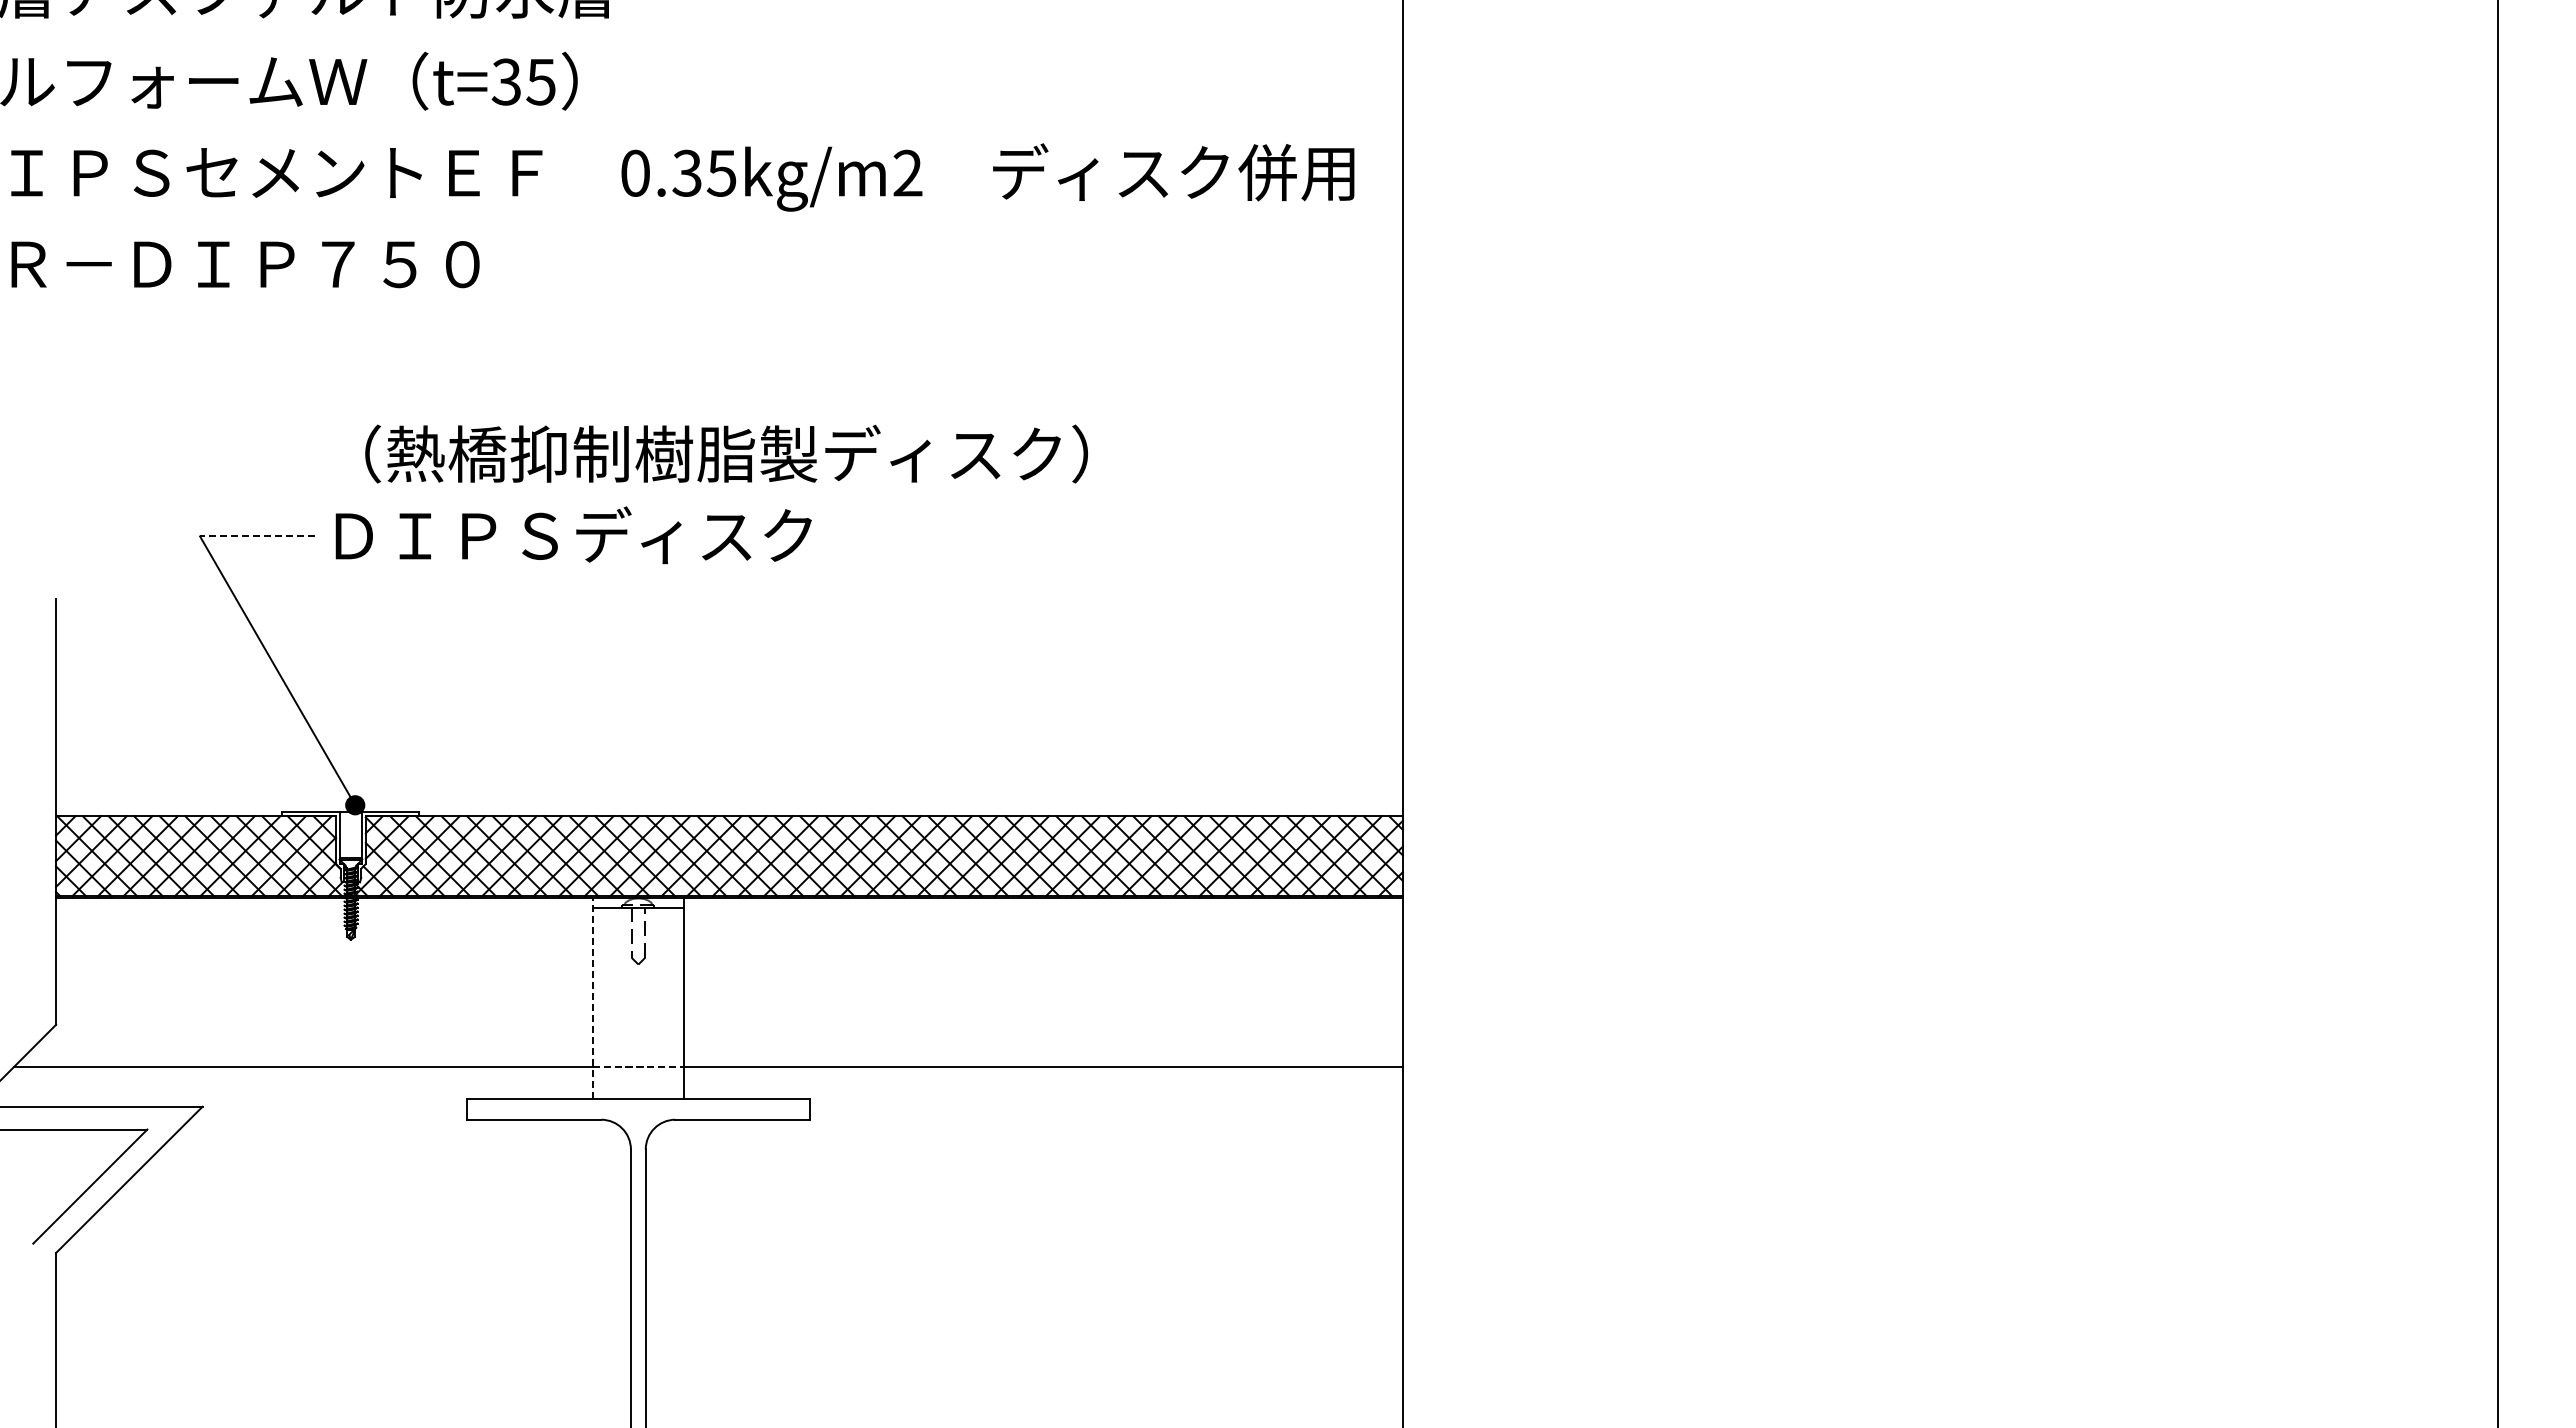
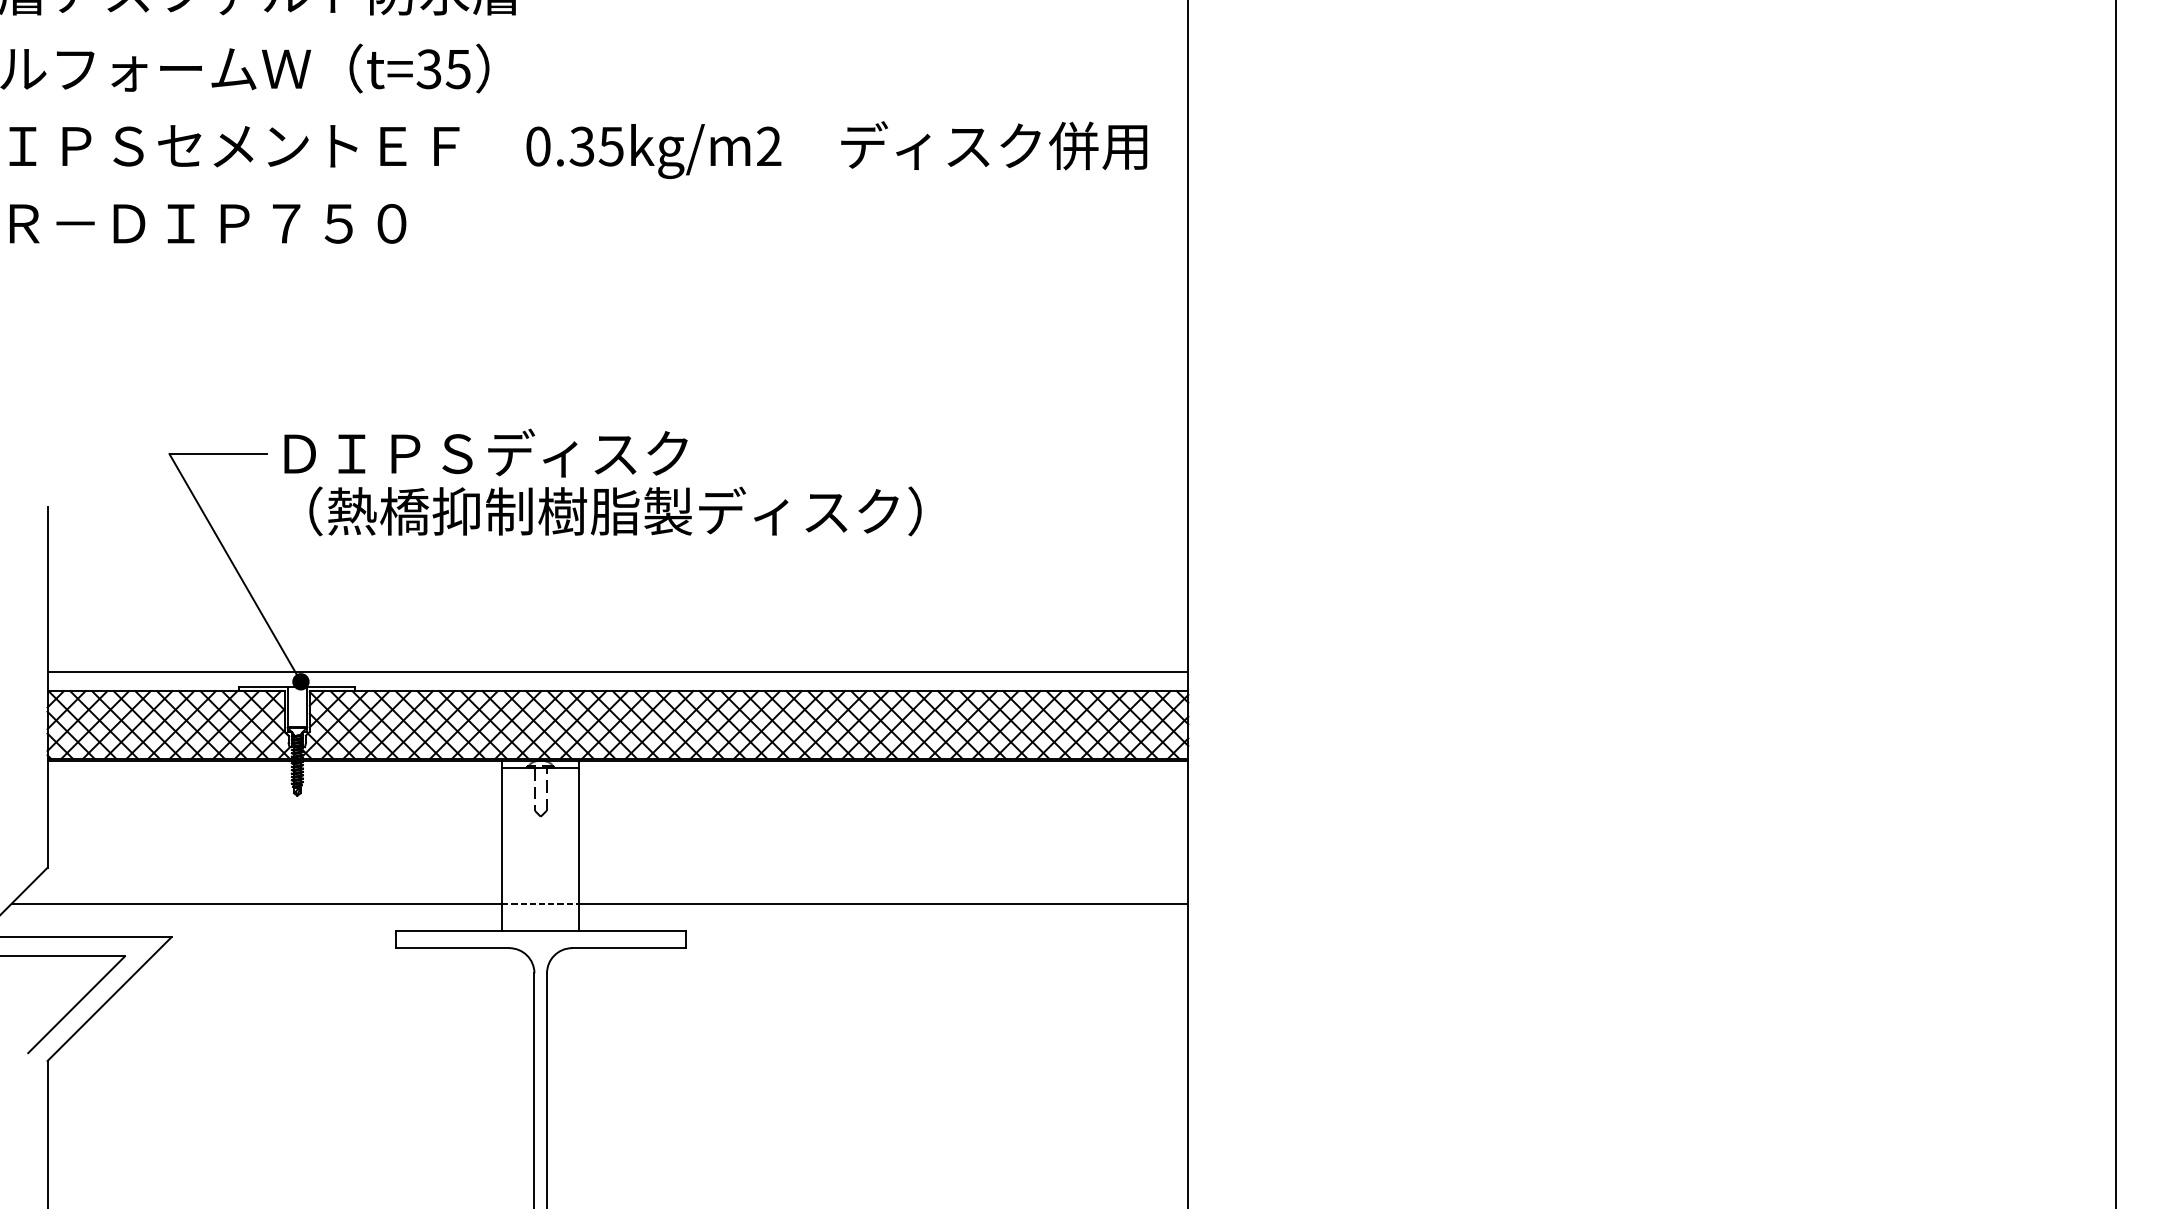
text: (726, 453) -> (615, 510), moved
line: (257, 536) -> (218, 454), dashed -> solid
line: (729, 793) -> (617, 671), added
line: (592, 998) -> (501, 845), dashed -> solid

